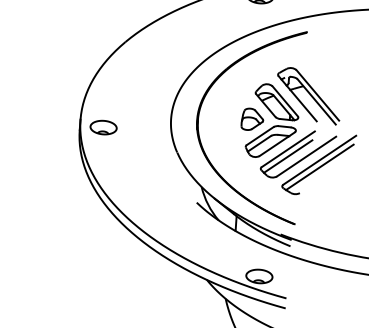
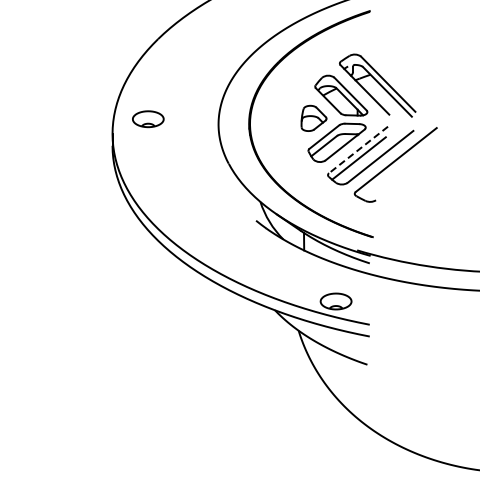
part: (103, 127) -> (148, 119), moved
line: (288, 148) -> (358, 149), solid -> dashed
line: (319, 166) -> (396, 167), removed

